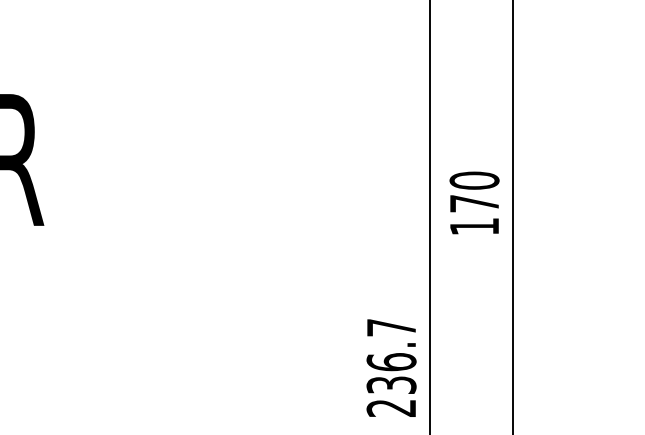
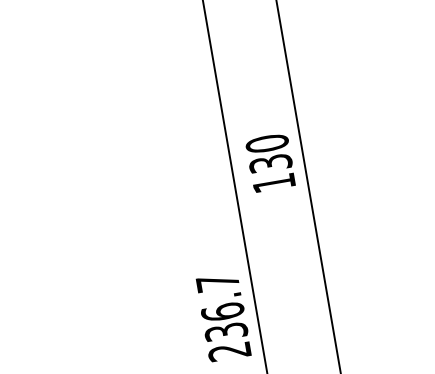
text: (474, 203) -> (270, 163), 170 -> 130

